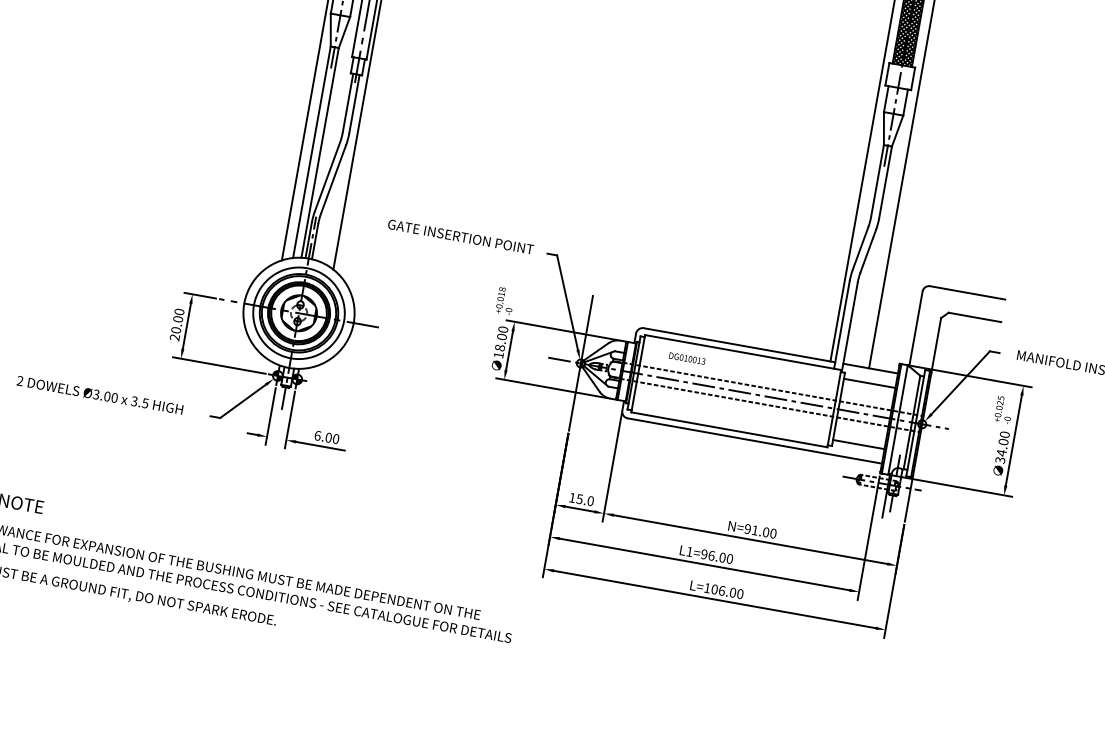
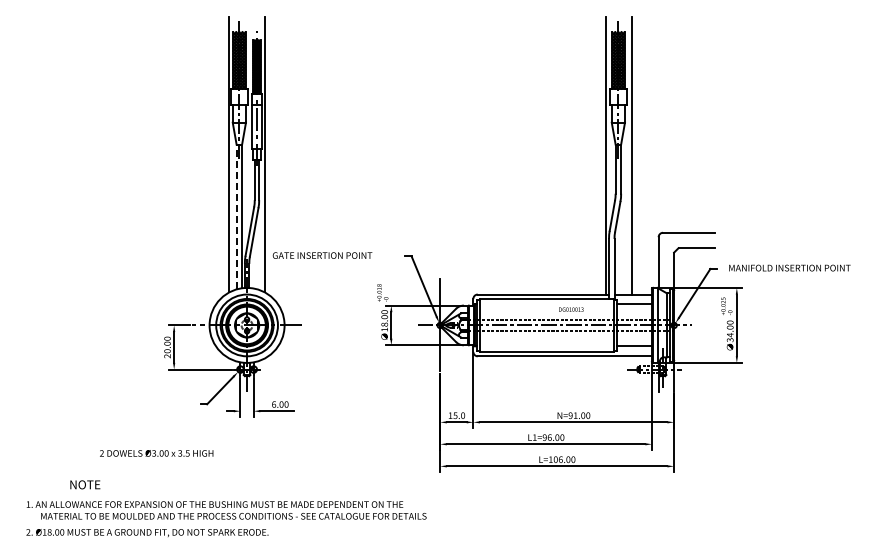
line: (311, 151) -> (236, 216), solid -> dashed
text: (460, 236) -> (322, 255), moved
text: (687, 358) -> (571, 309), moved
text: (99, 395) -> (156, 453), moved

